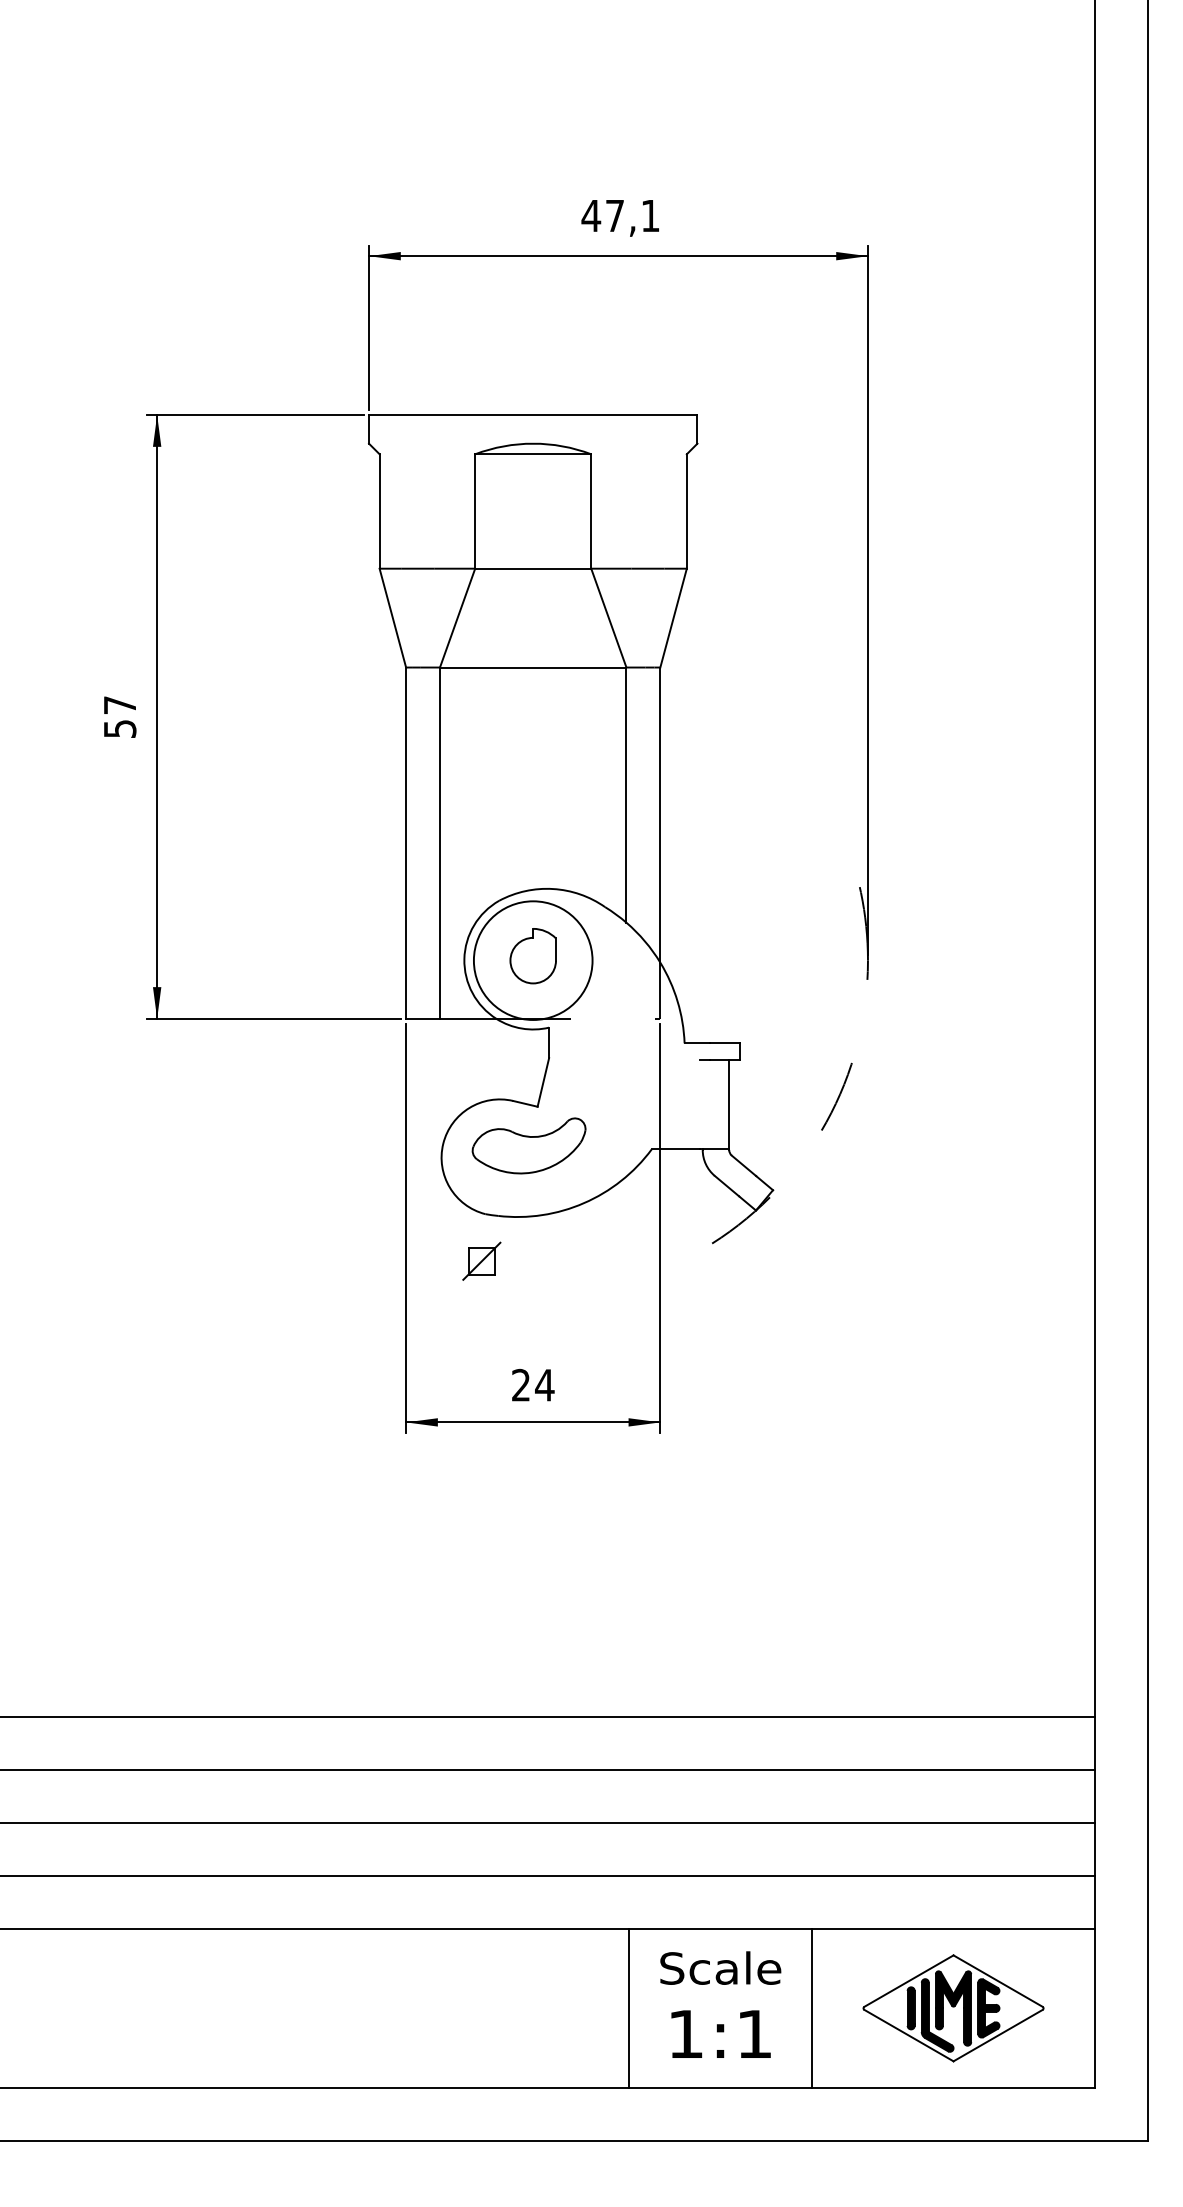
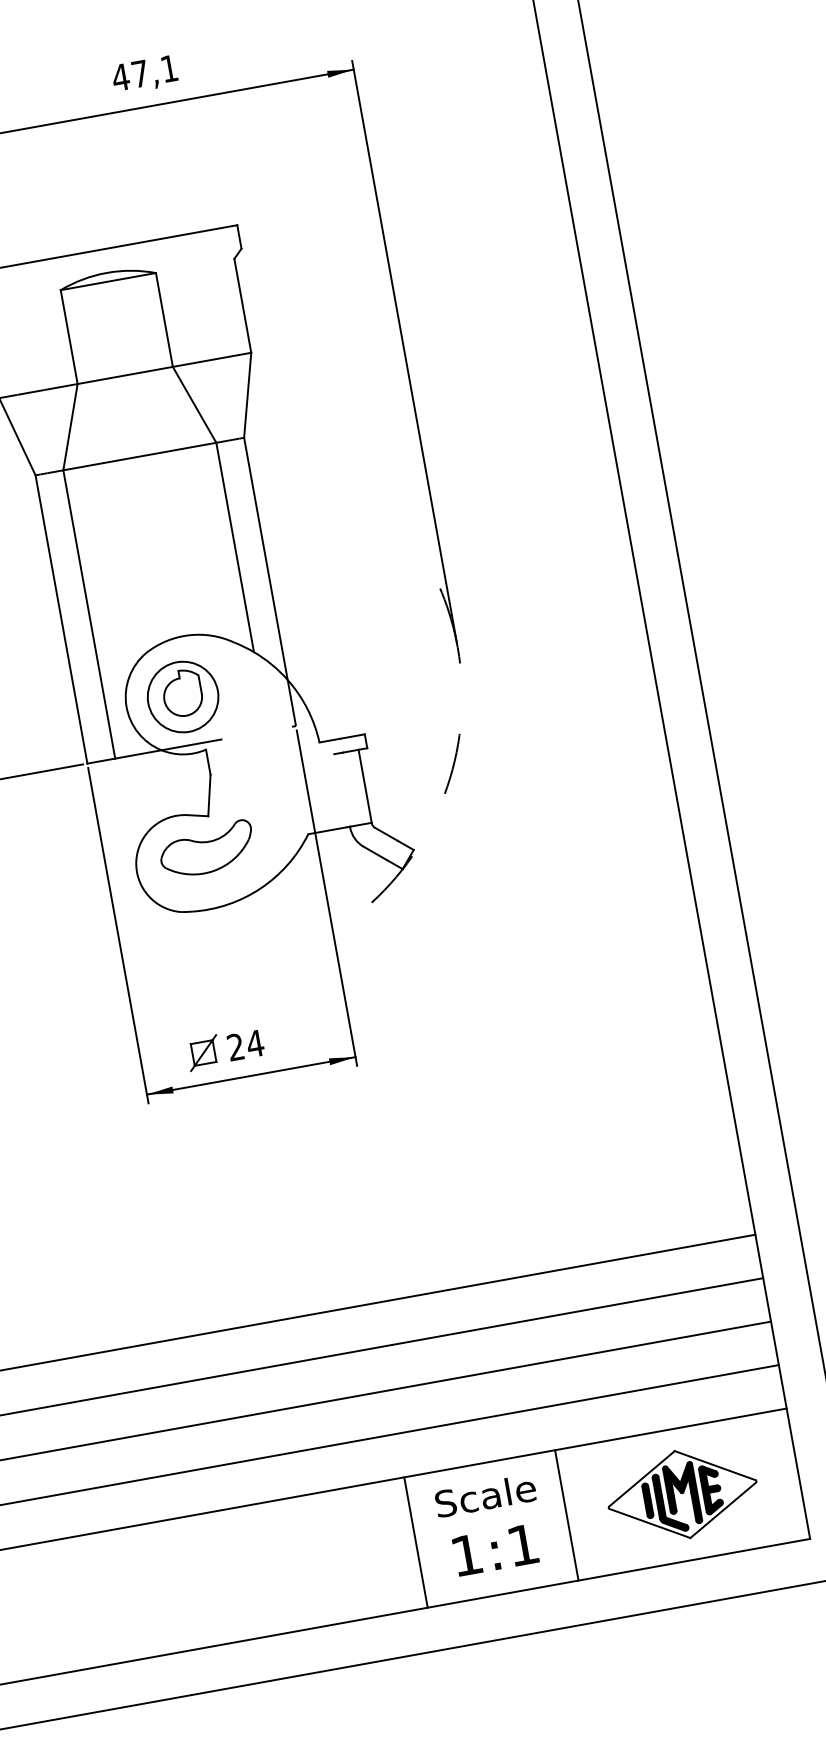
circle: (532, 960) -> (182, 697), size x0.71
part: (481, 1260) -> (203, 1052), moved

